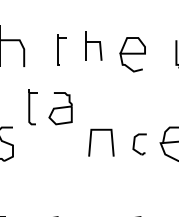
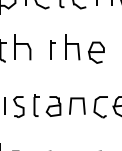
part: (93, 46) -> (72, 47), size x1.43
part: (50, 106) -> (47, 105), moved
part: (139, 144) -> (100, 107), size x1.67

